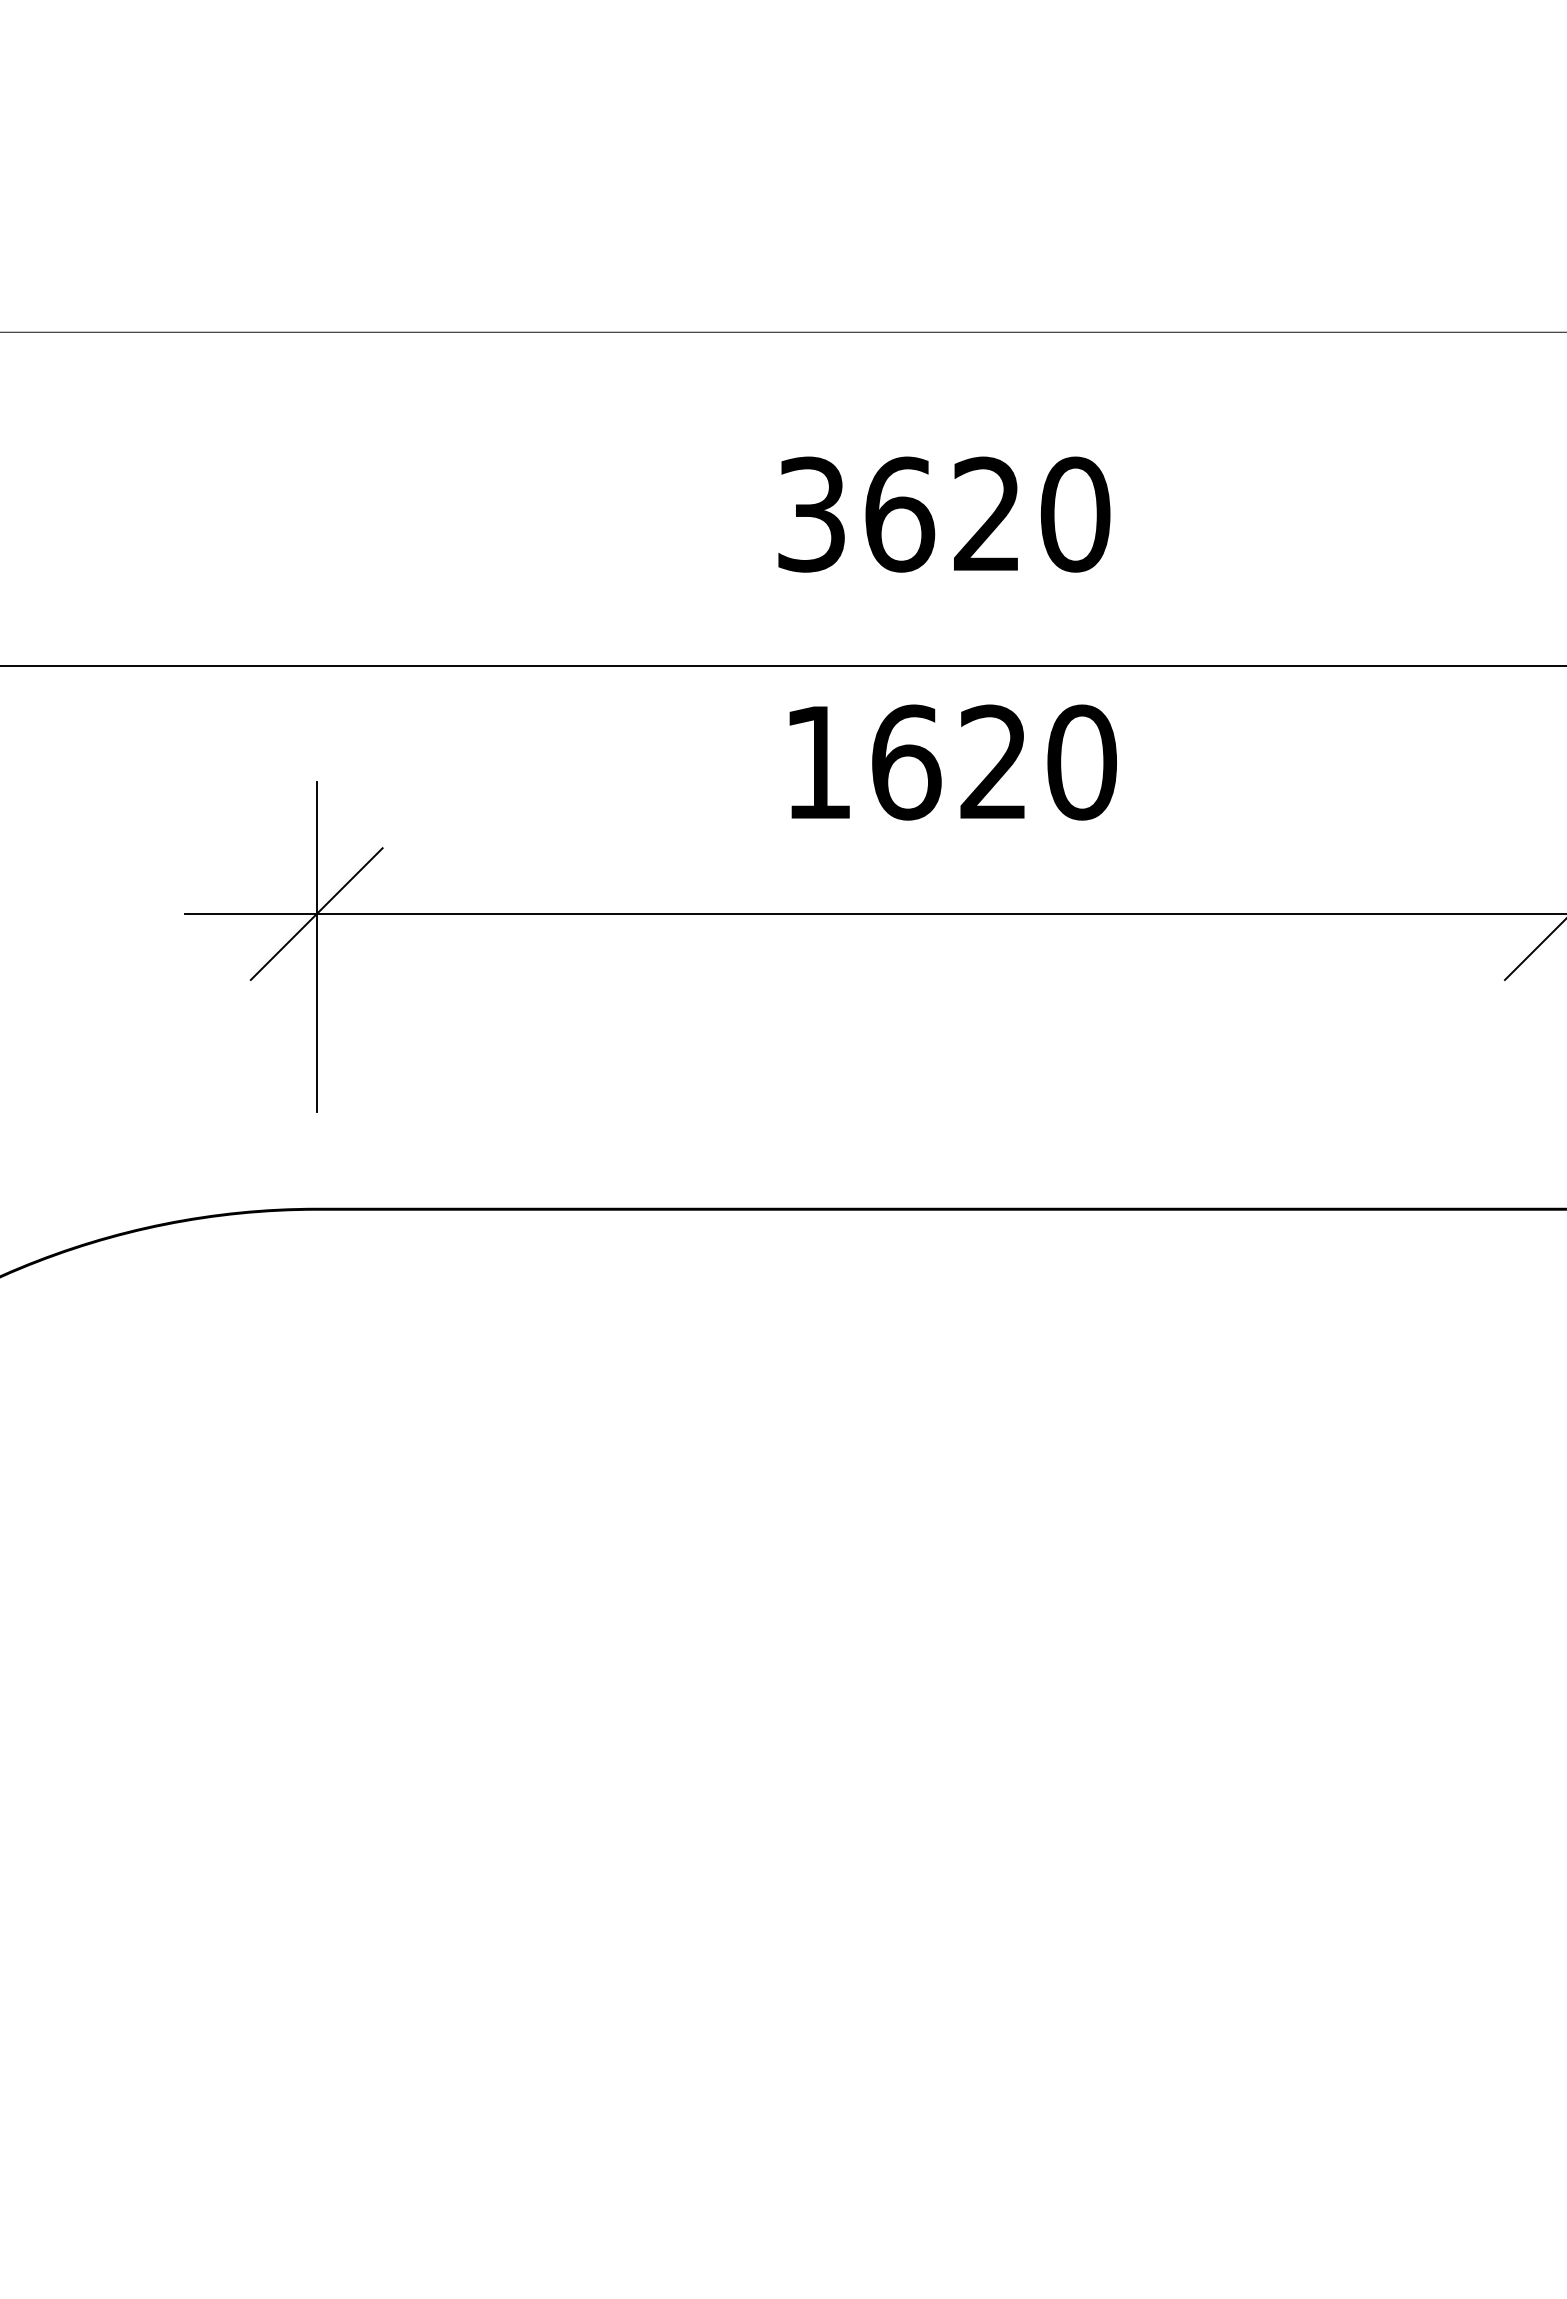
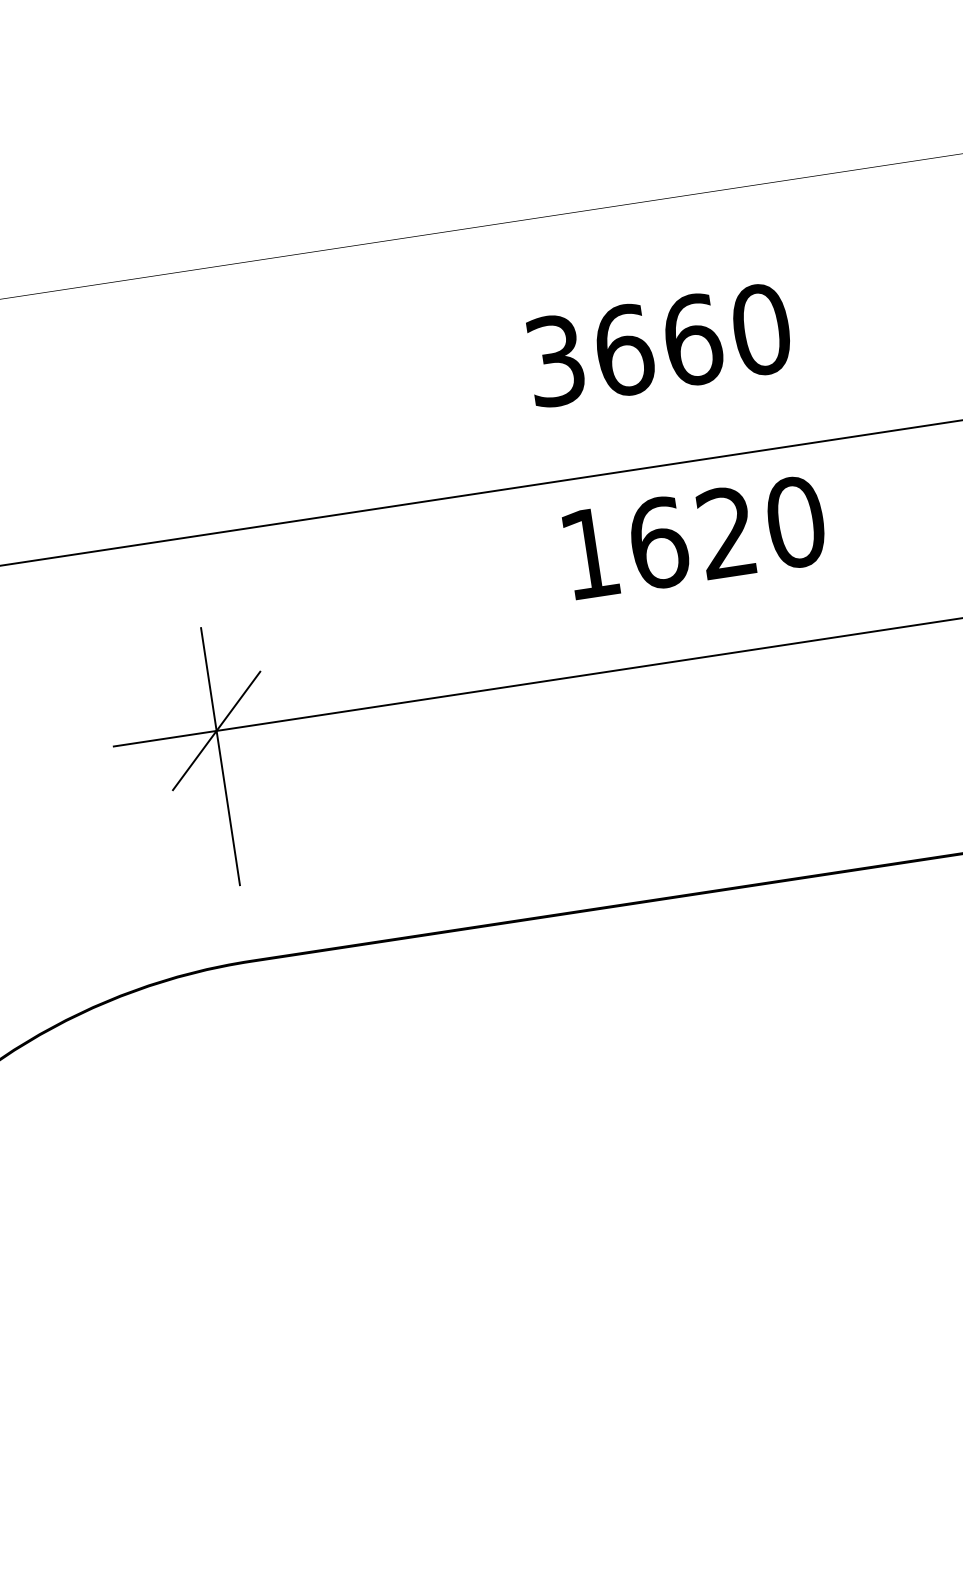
text: (987, 514) -> (692, 340), 3620 -> 3660

